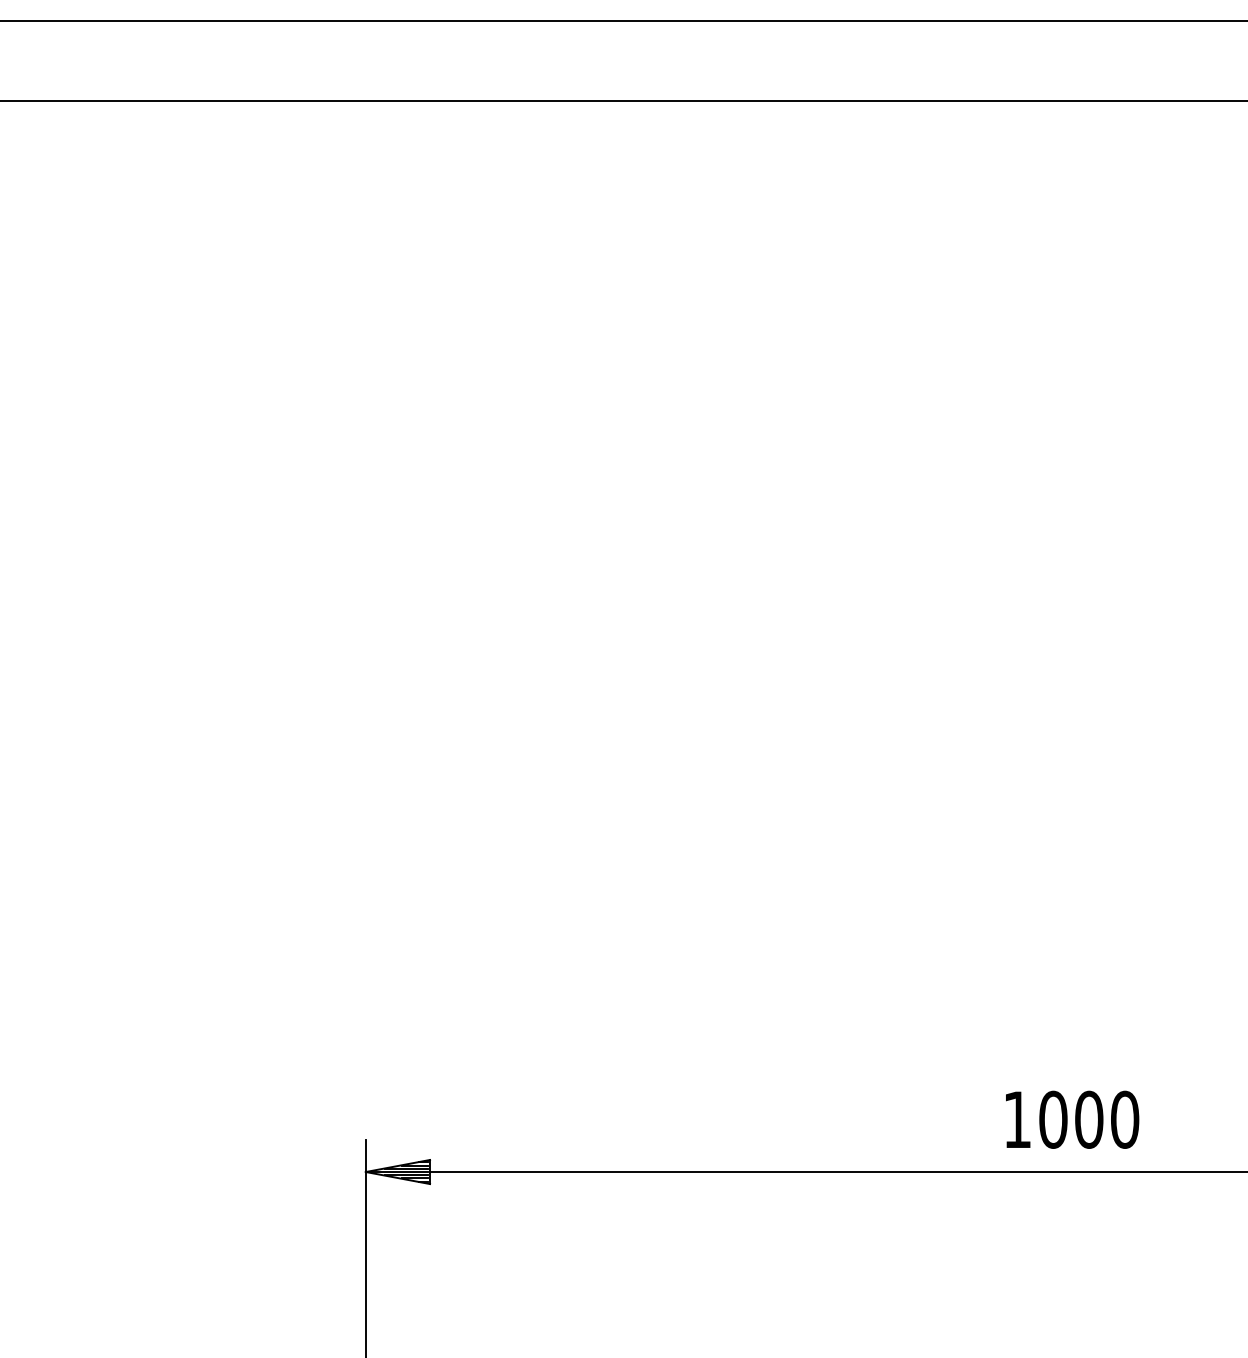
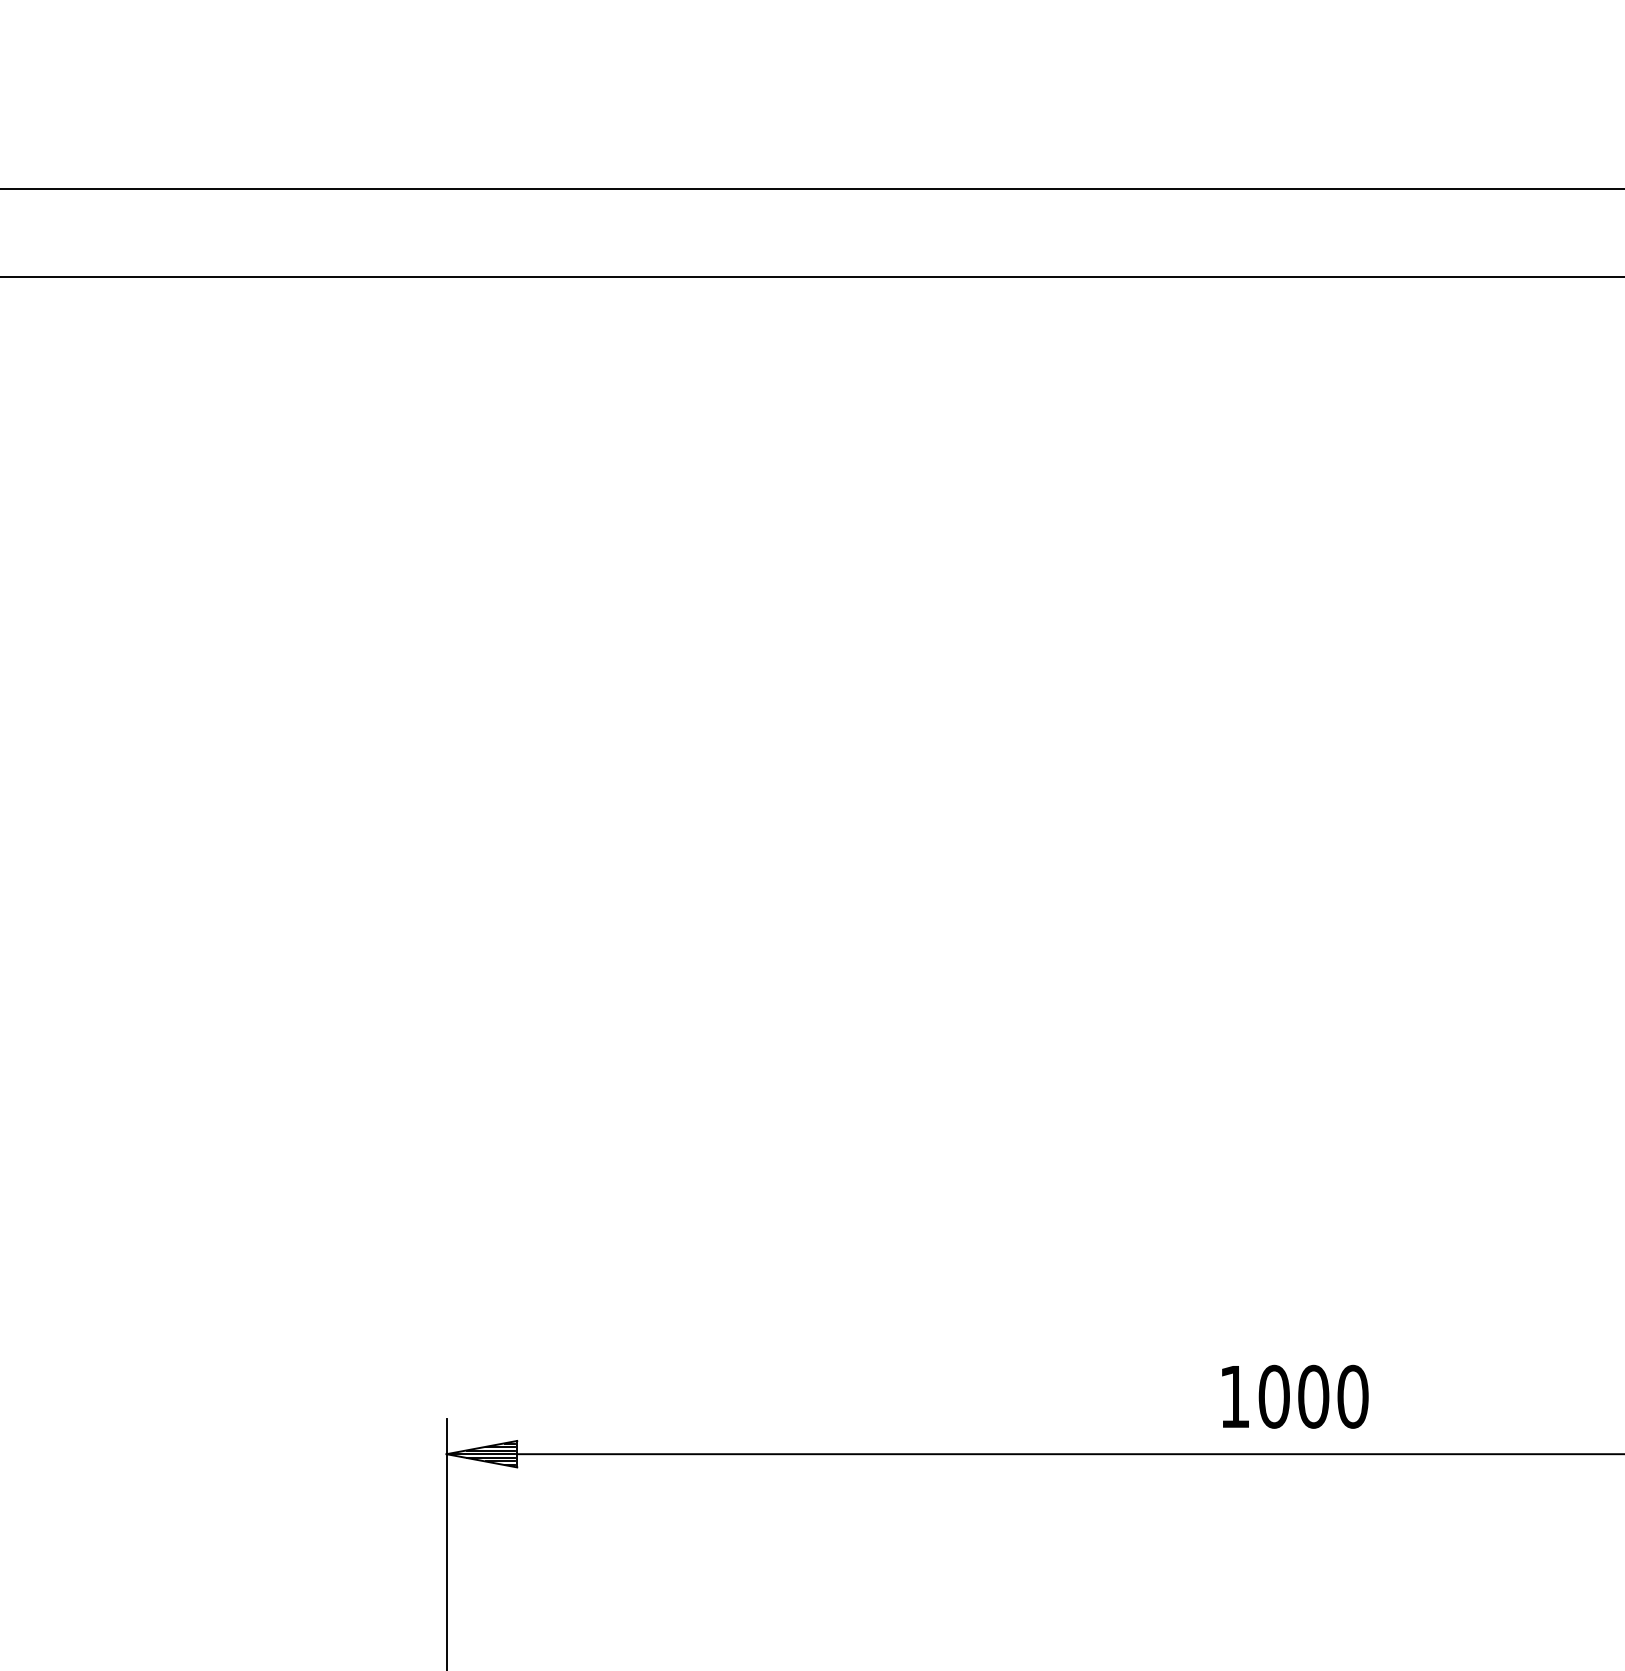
text: (1072, 1119) -> (1295, 1396), moved

